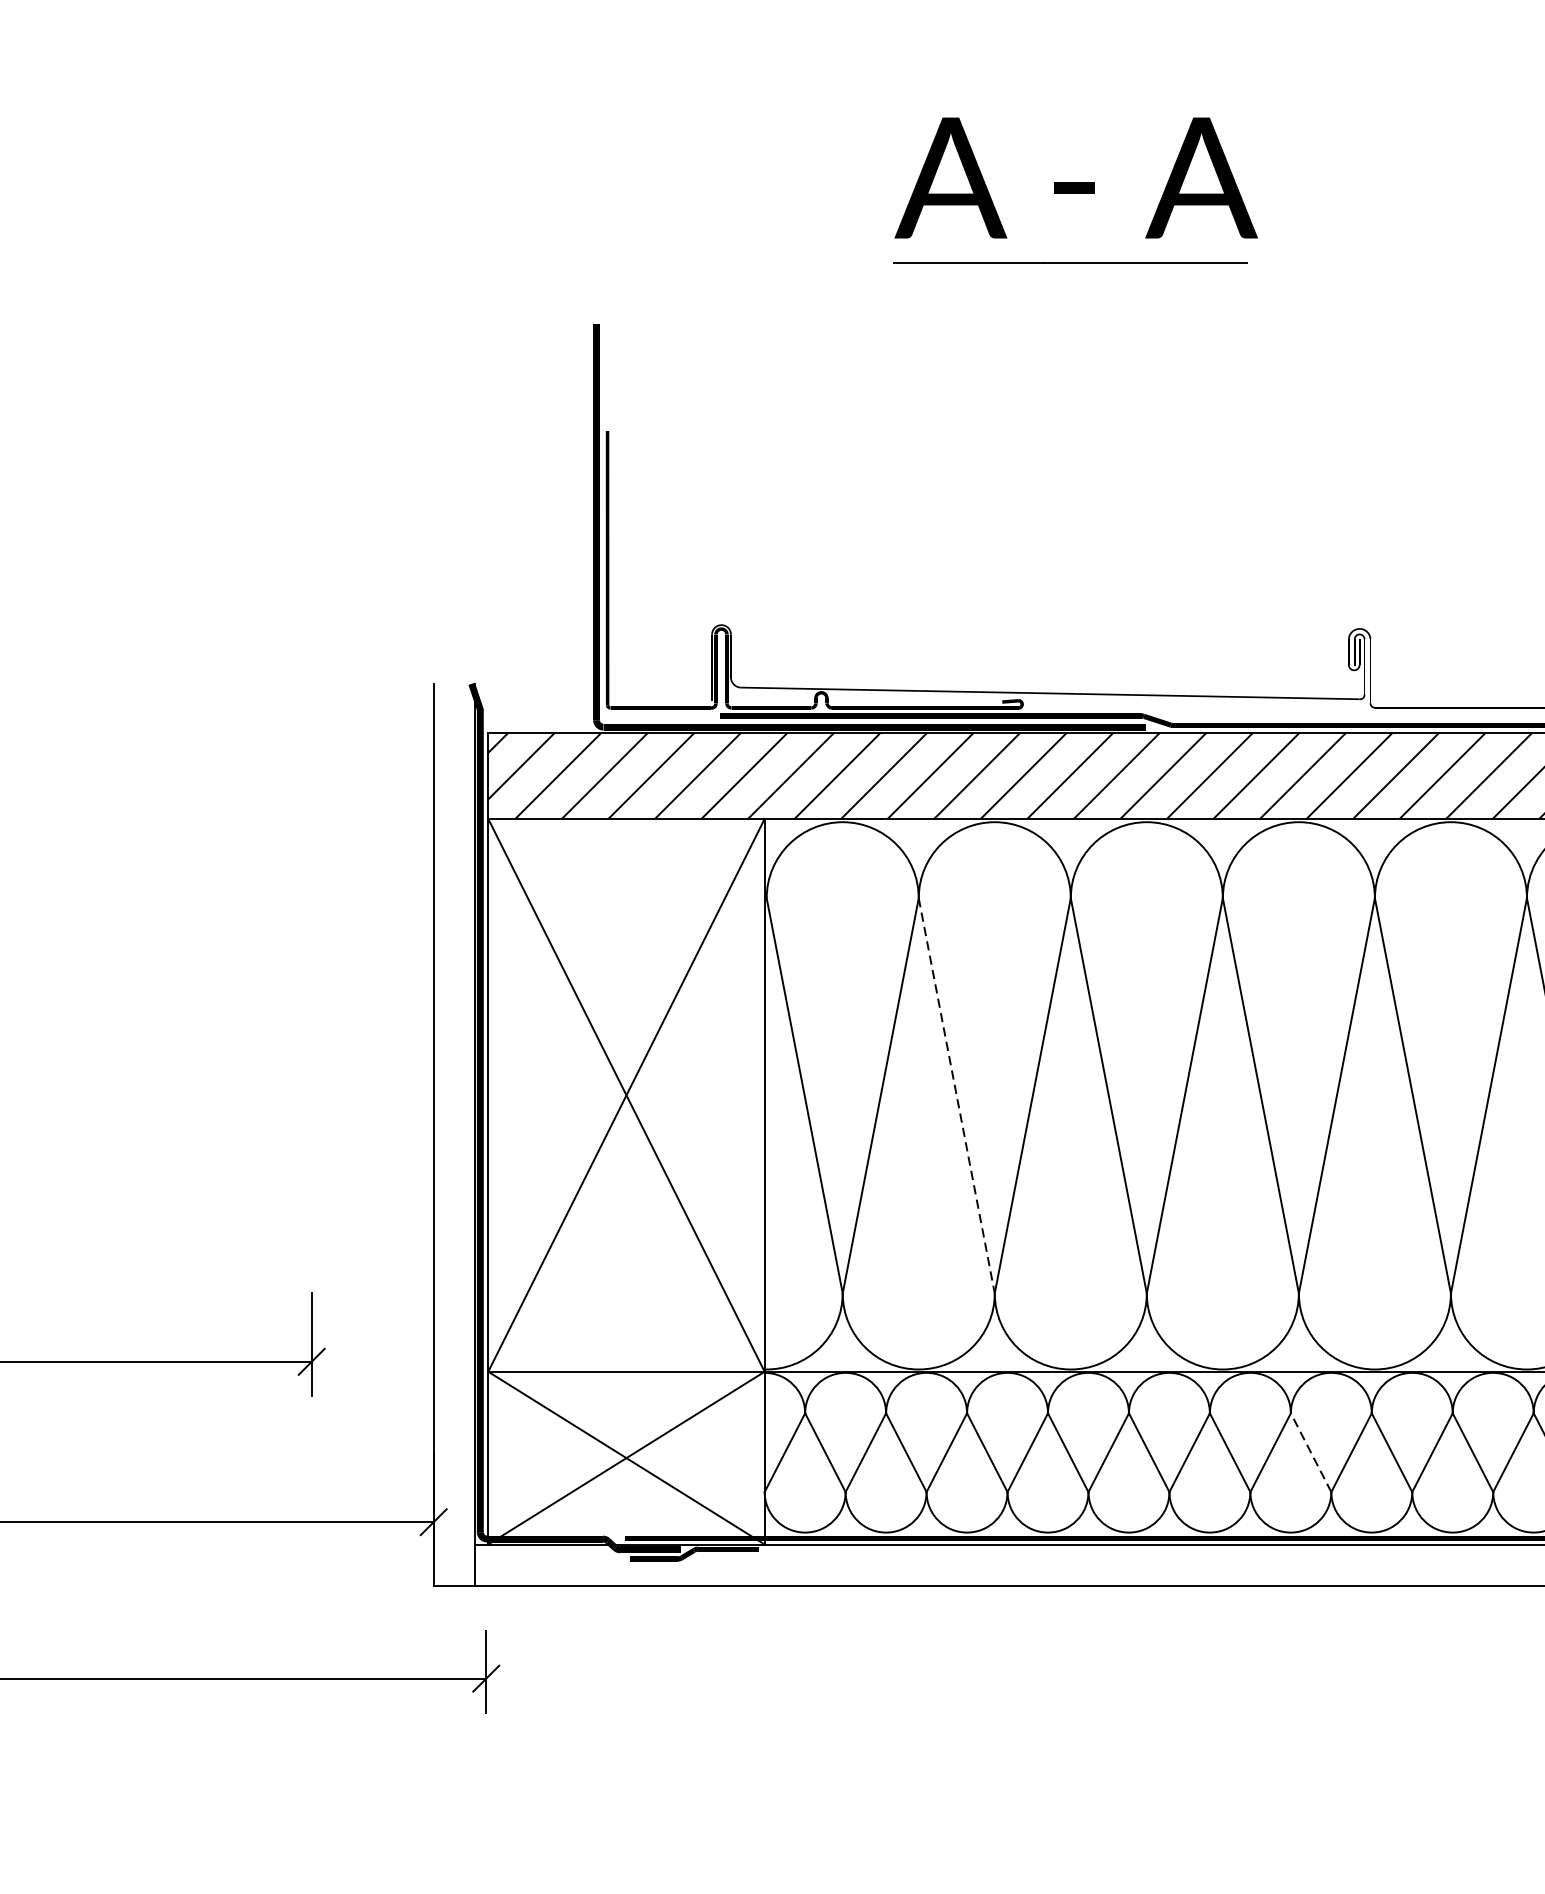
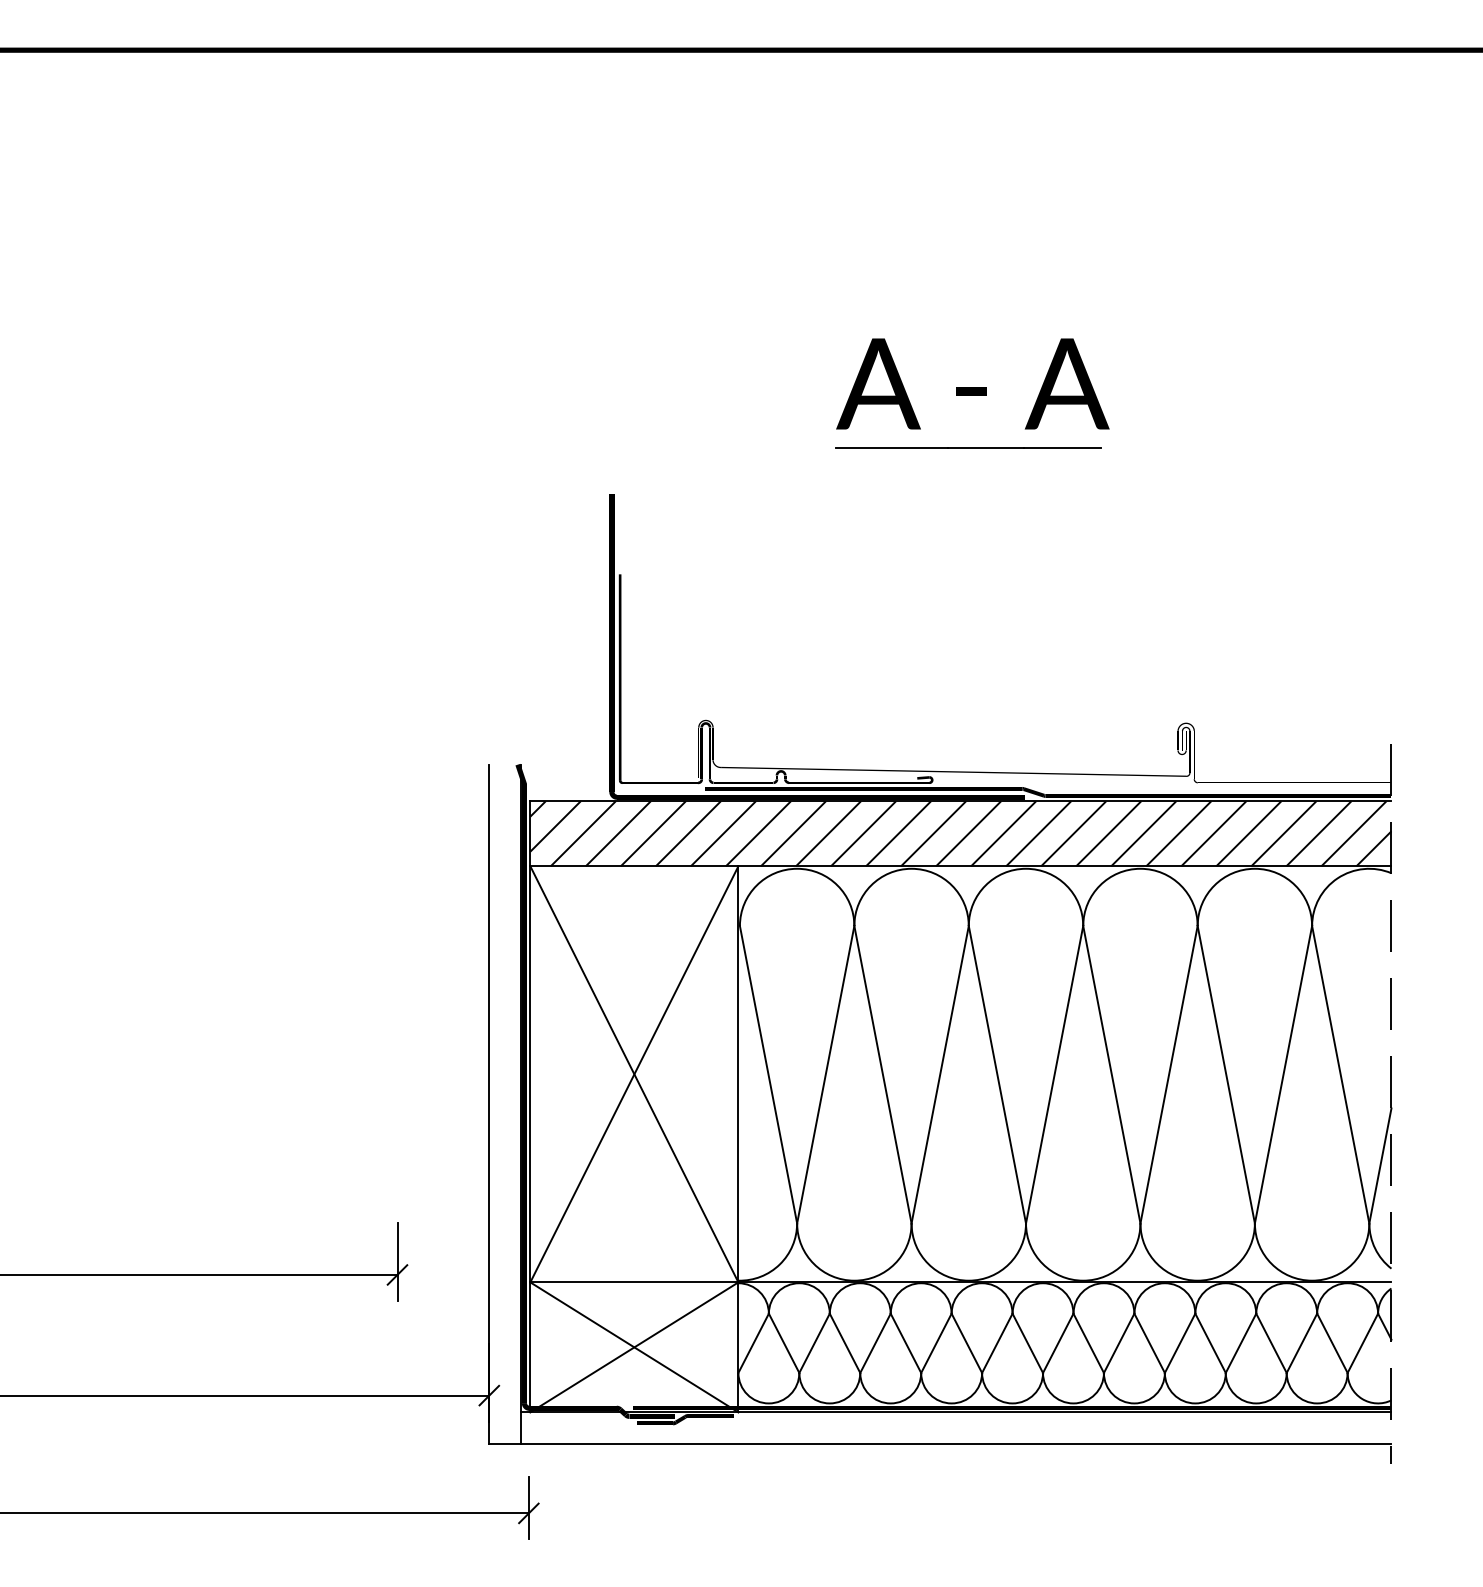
line: (957, 1096) -> (883, 1075), dashed -> solid
line: (1310, 1451) -> (1149, 1342), dashed -> solid

